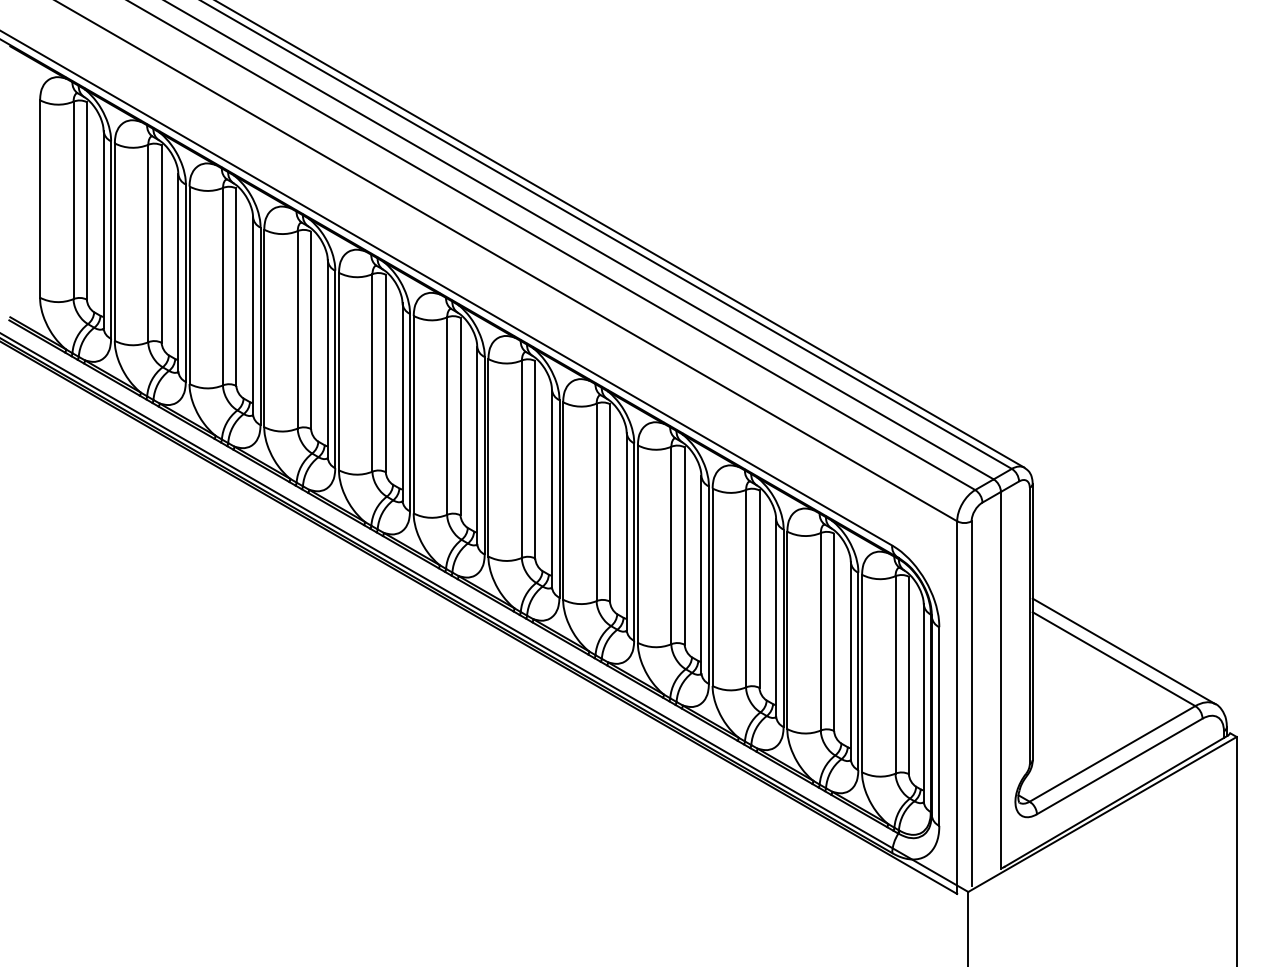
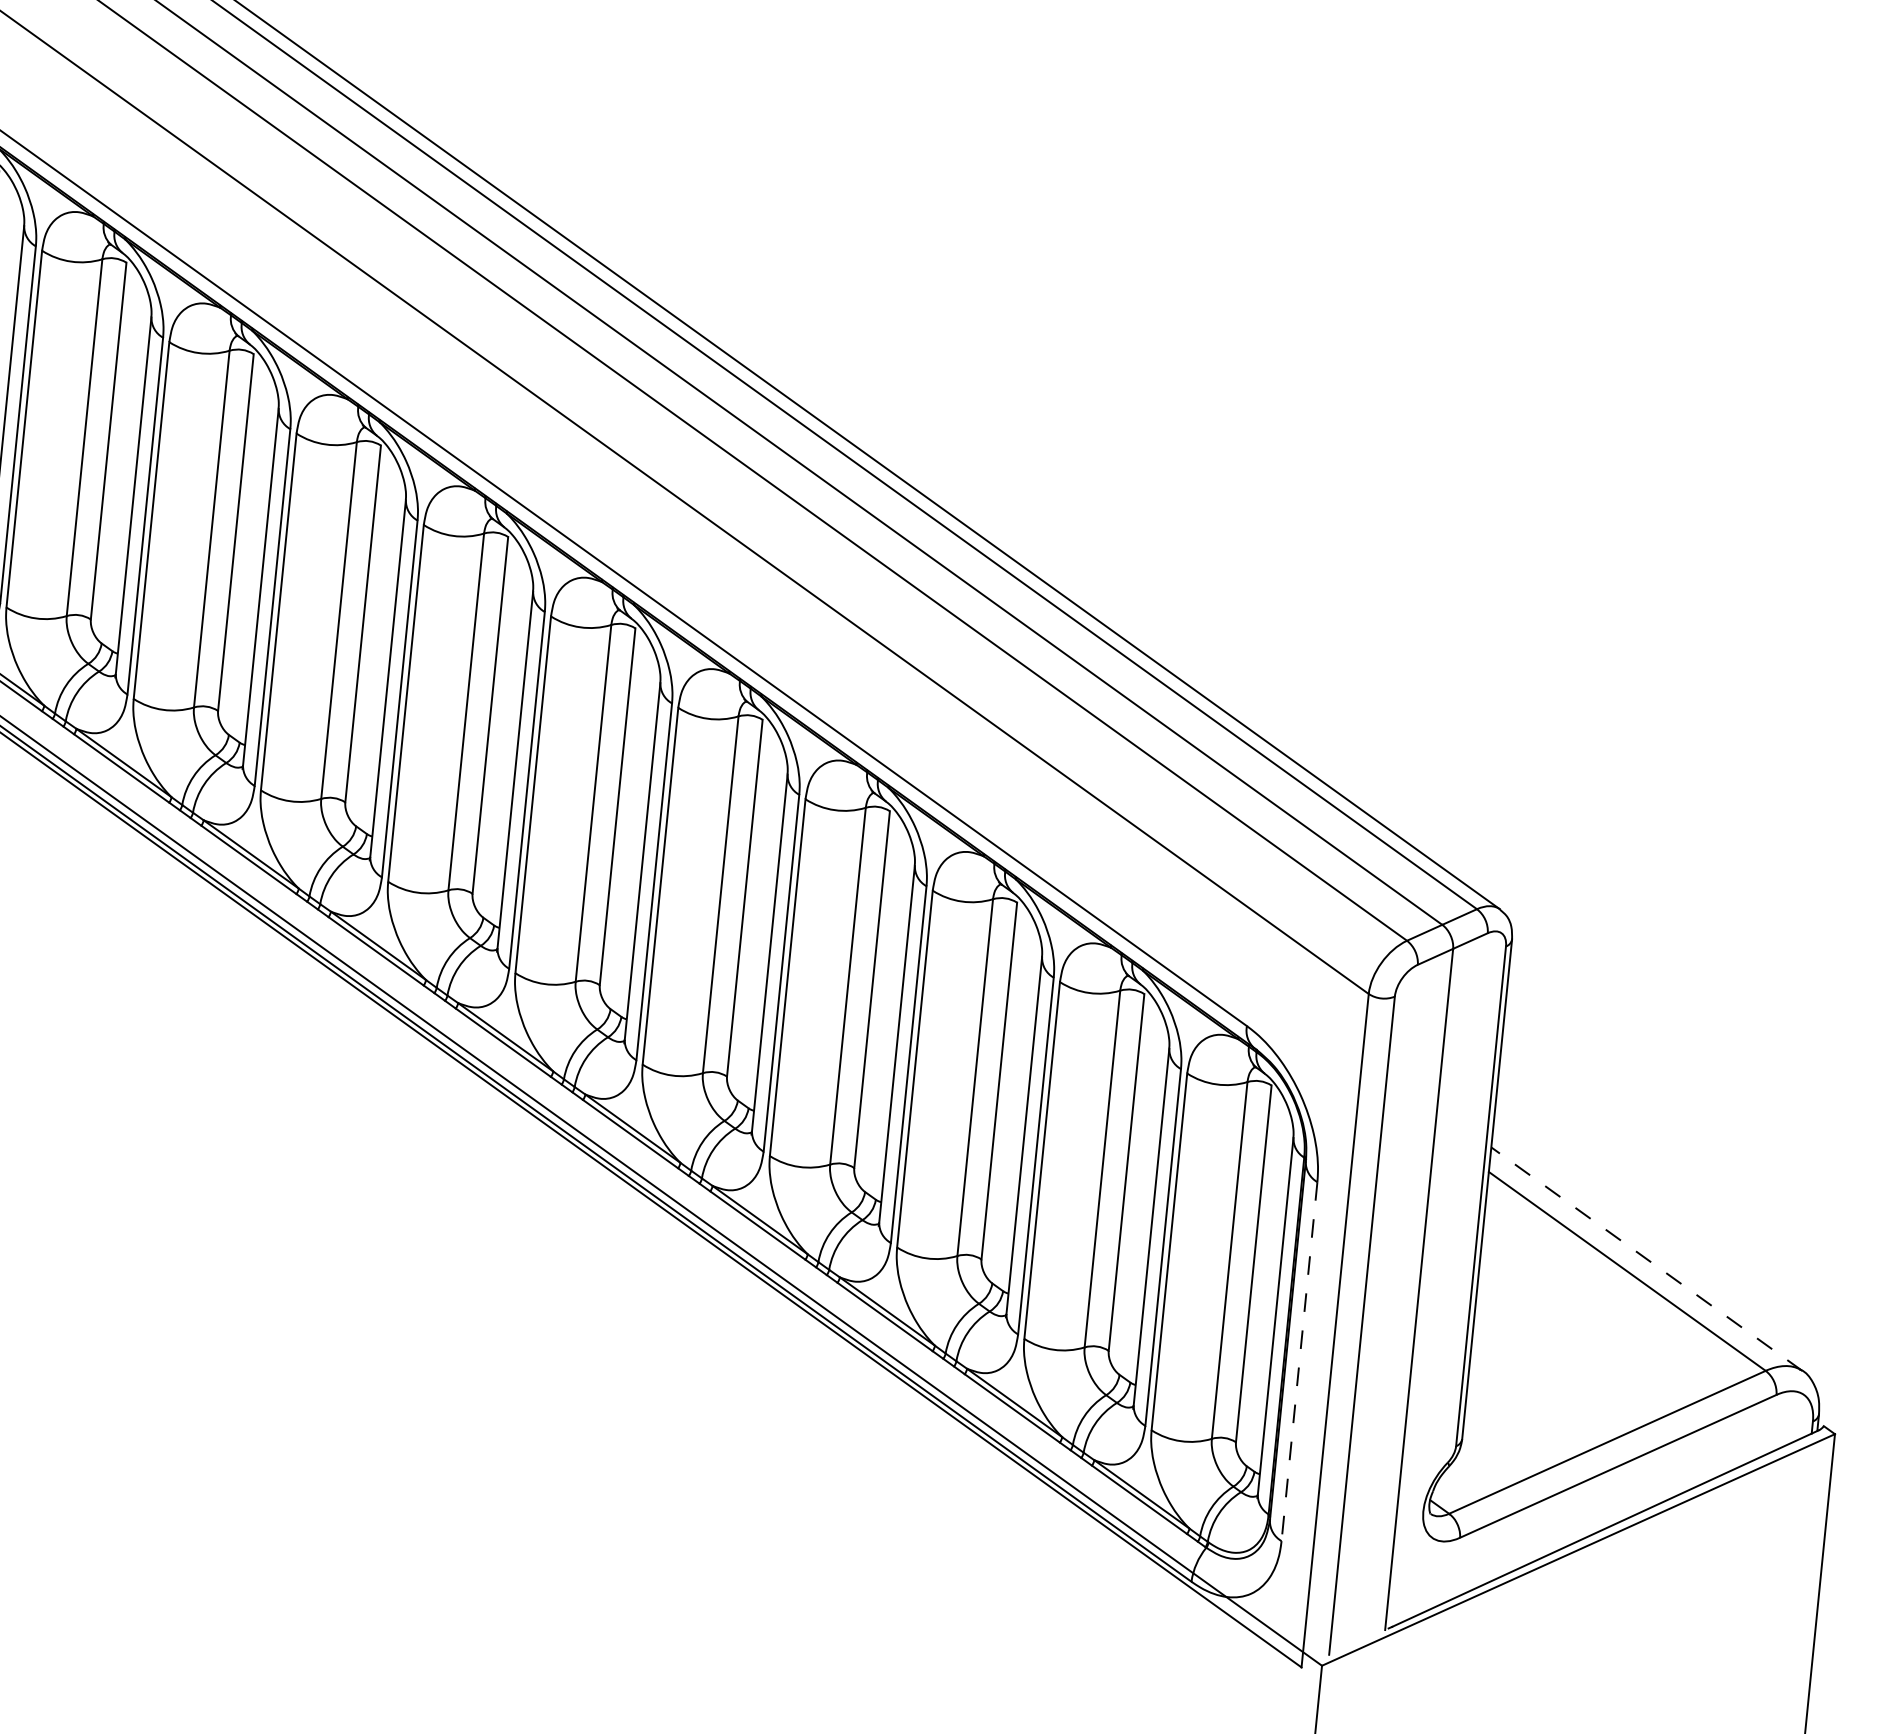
line: (1123, 651) -> (1645, 1259), solid -> dashed
line: (939, 727) -> (1299, 1363), solid -> dashed

